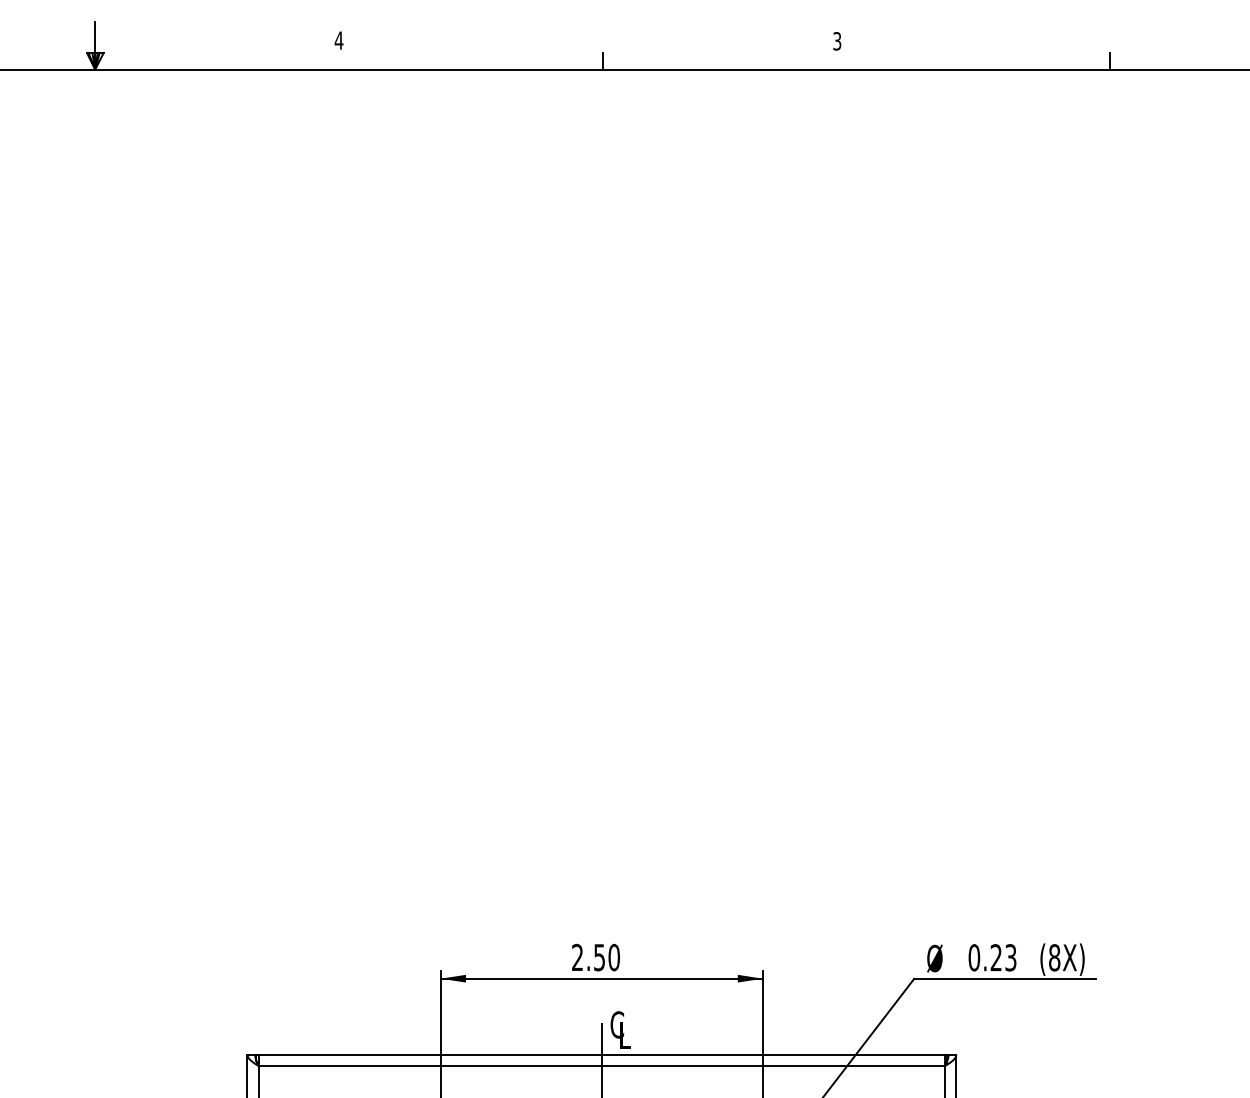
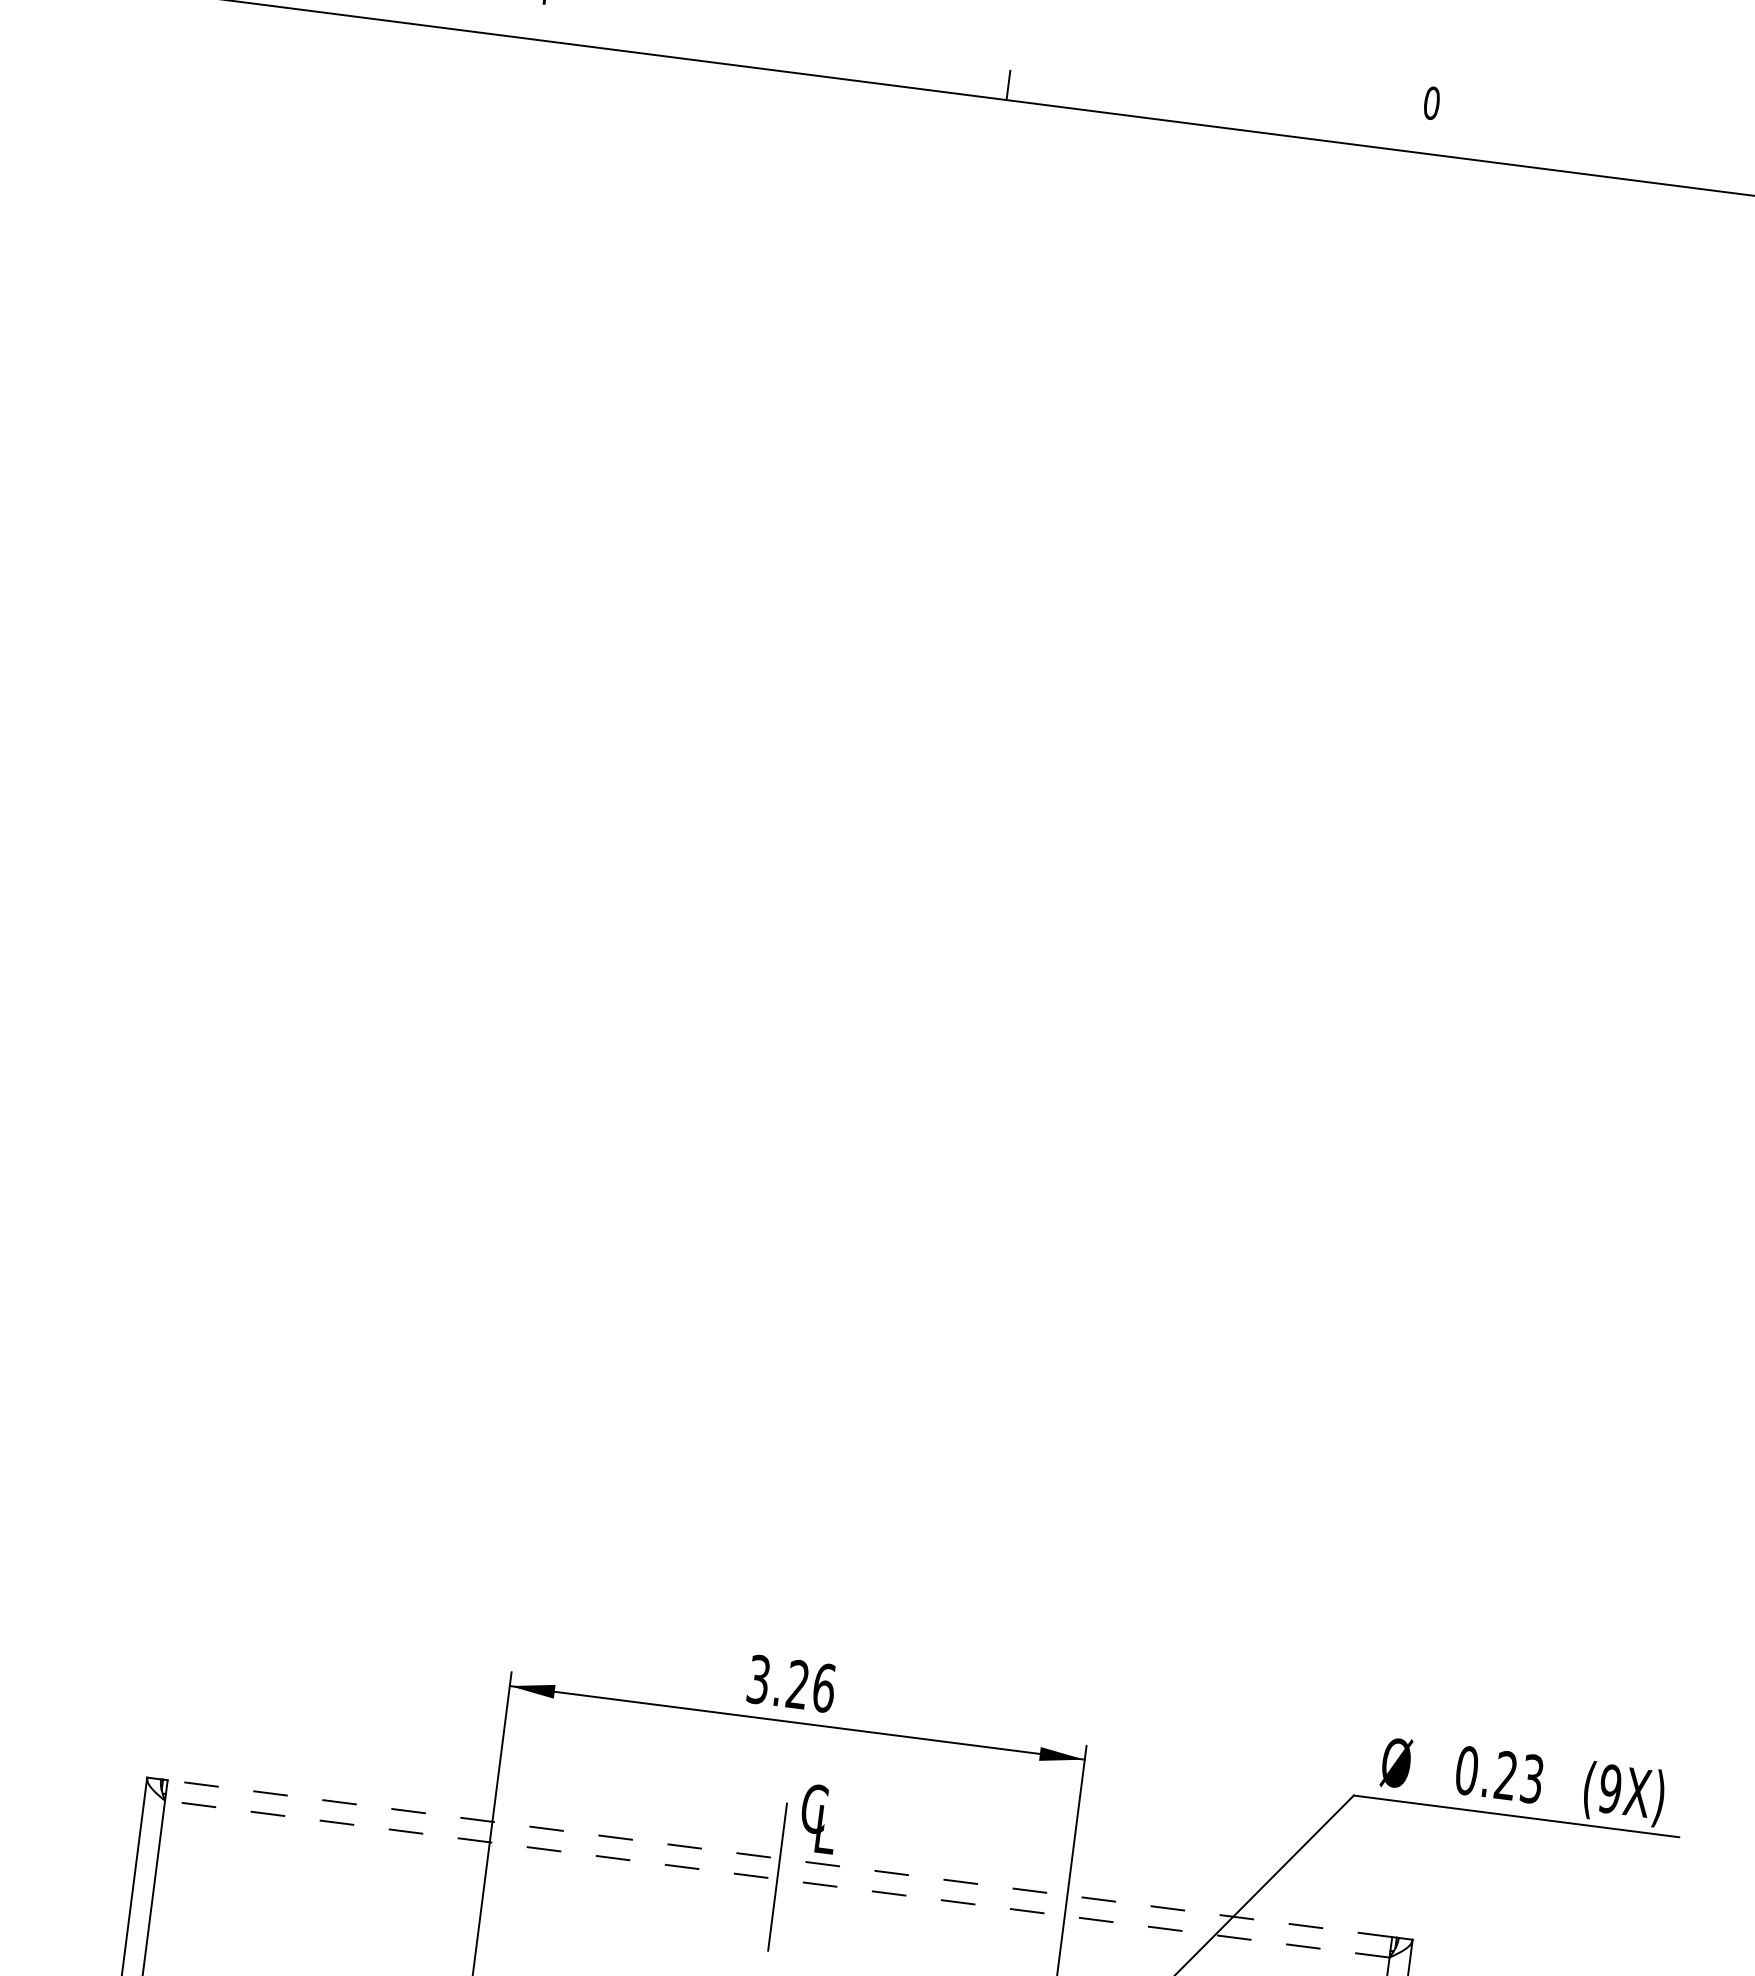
text: (837, 41) -> (1432, 103), 3 -> 0
text: (596, 957) -> (792, 1683), 2.50 -> 3.26
text: (1054, 957) -> (1610, 1788), (8X) -> (9X)
line: (601, 1054) -> (779, 1858), solid -> dashed
line: (601, 1066) -> (776, 1879), solid -> dashed

